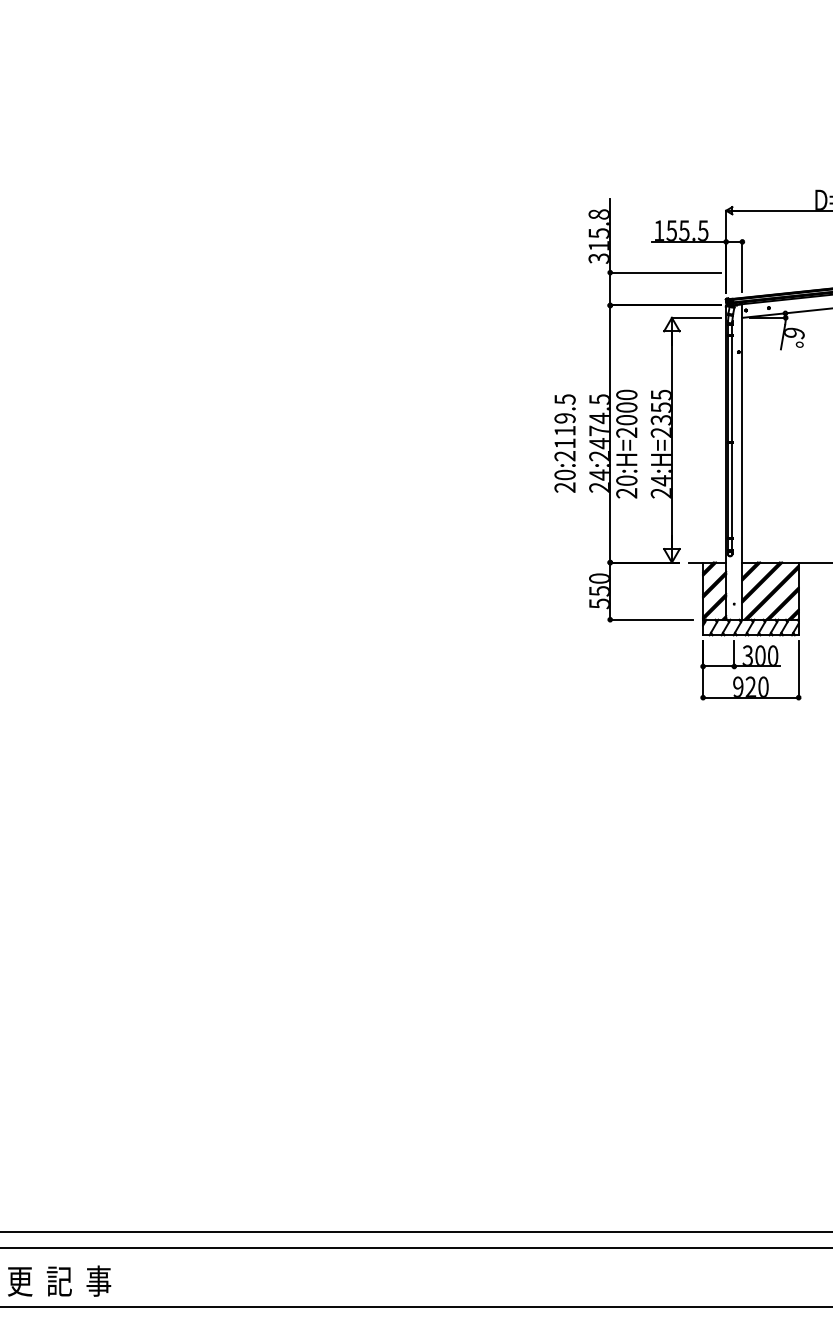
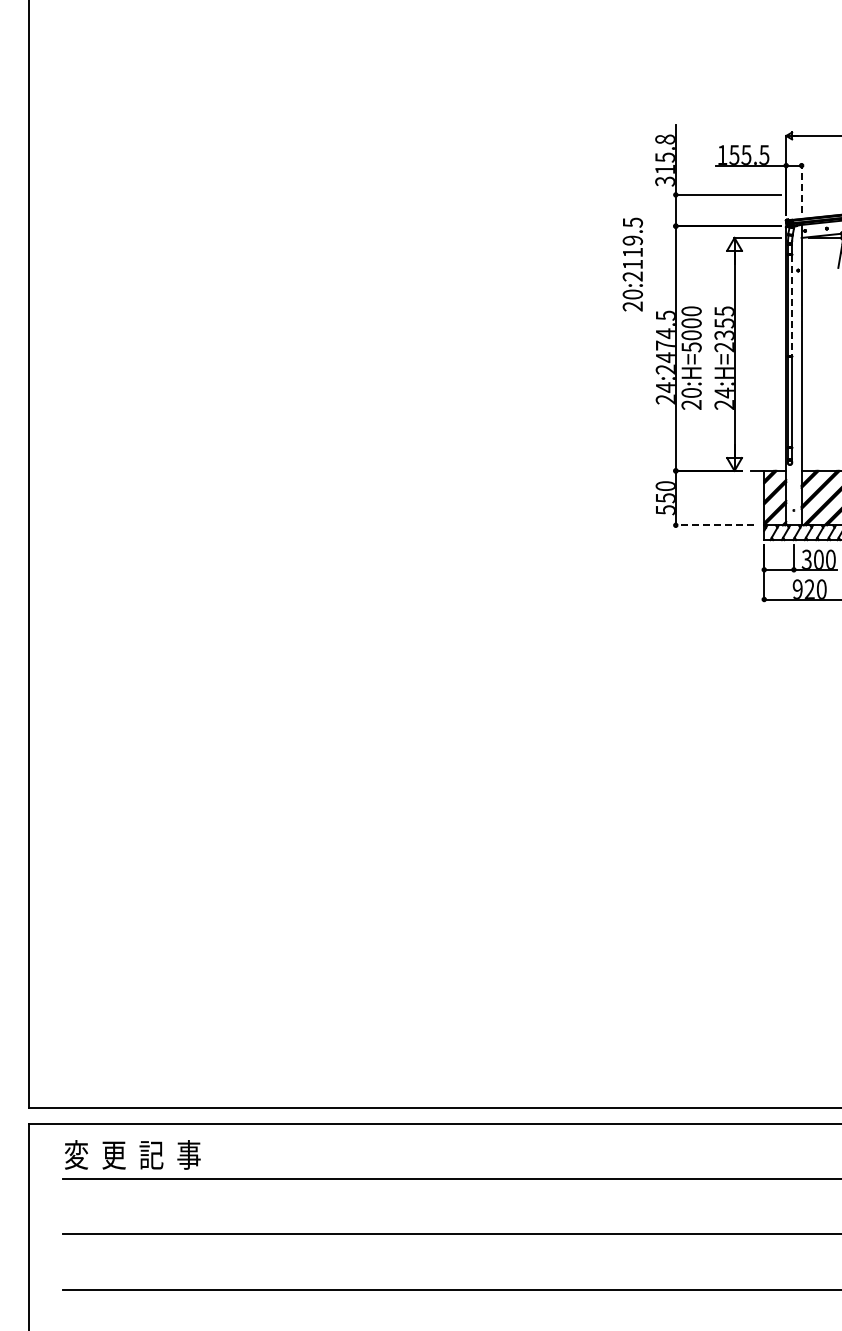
line: (742, 266) -> (801, 189), solid -> dashed
line: (732, 389) -> (792, 306), solid -> dashed
text: (626, 432) -> (691, 347), 20:H=2000 -> 20:H=5000
text: (564, 443) -> (632, 264), moved
line: (650, 619) -> (714, 525), solid -> dashed

